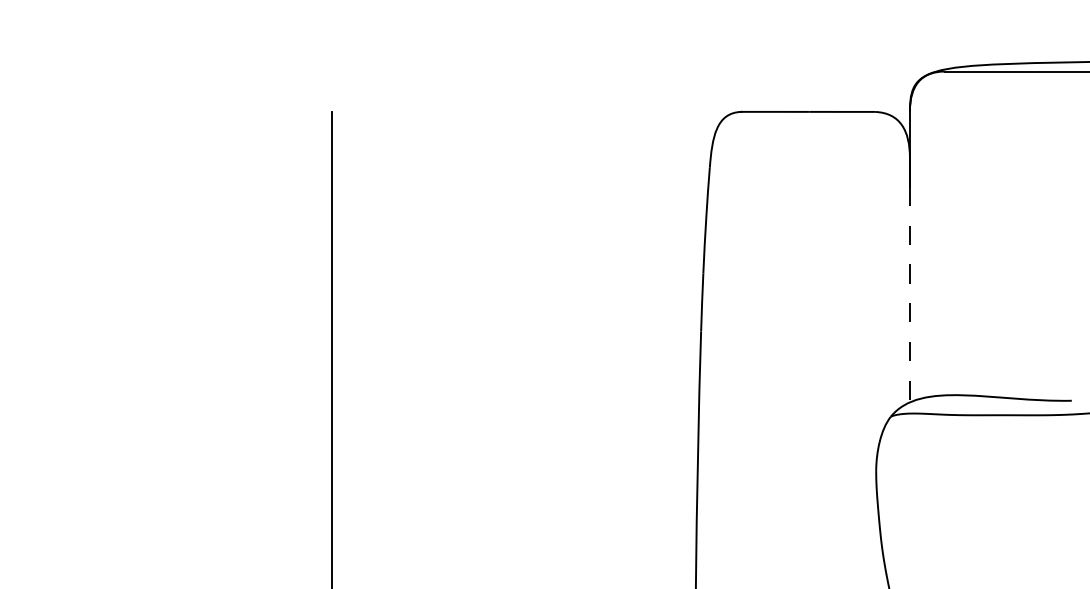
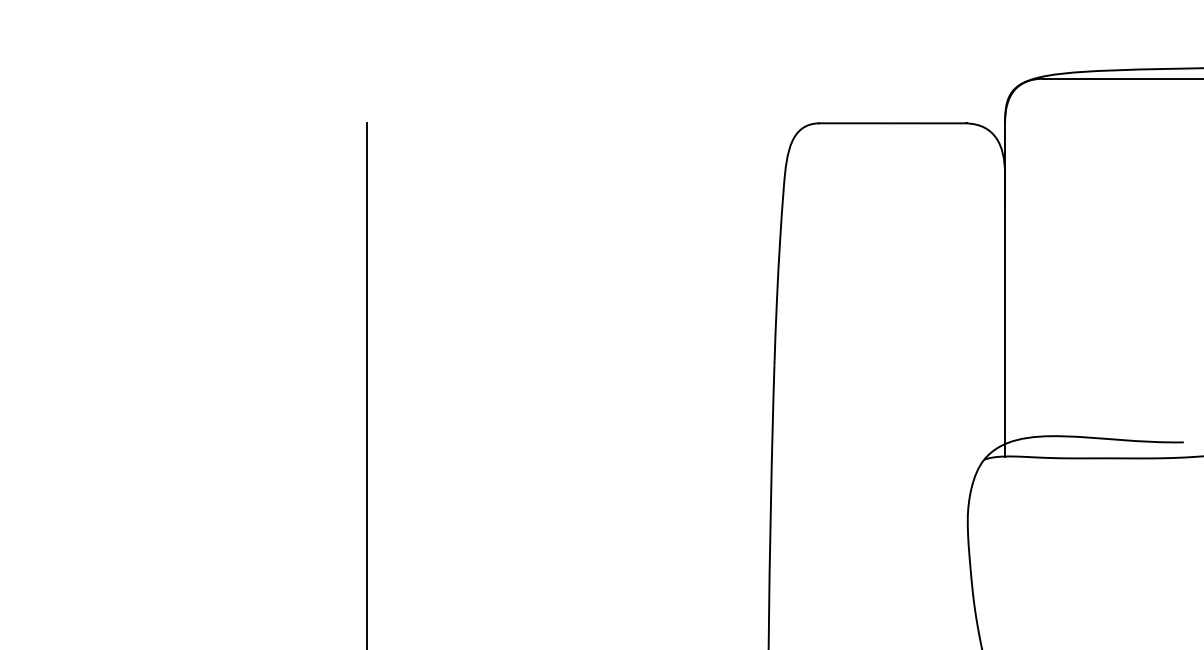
line: (909, 300) -> (1004, 331), dashed -> solid

